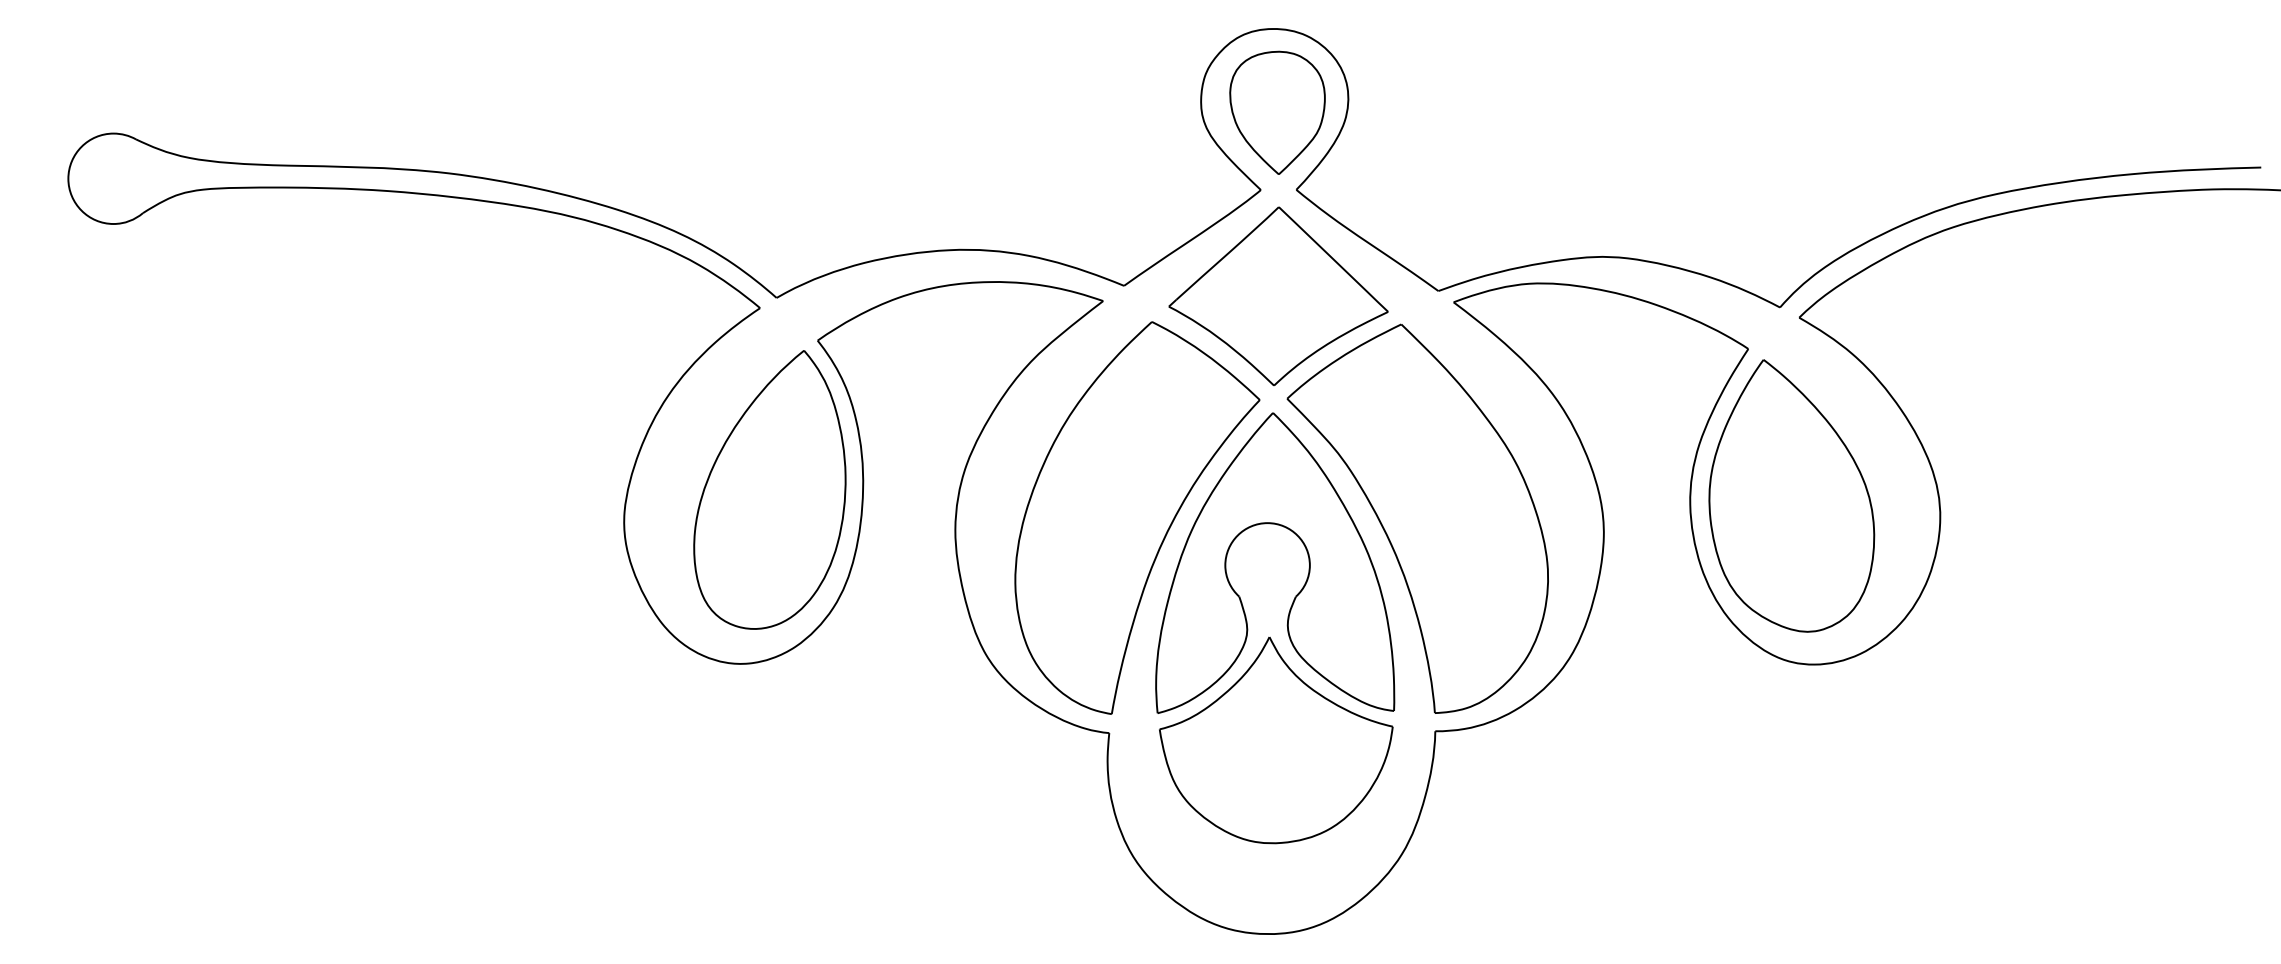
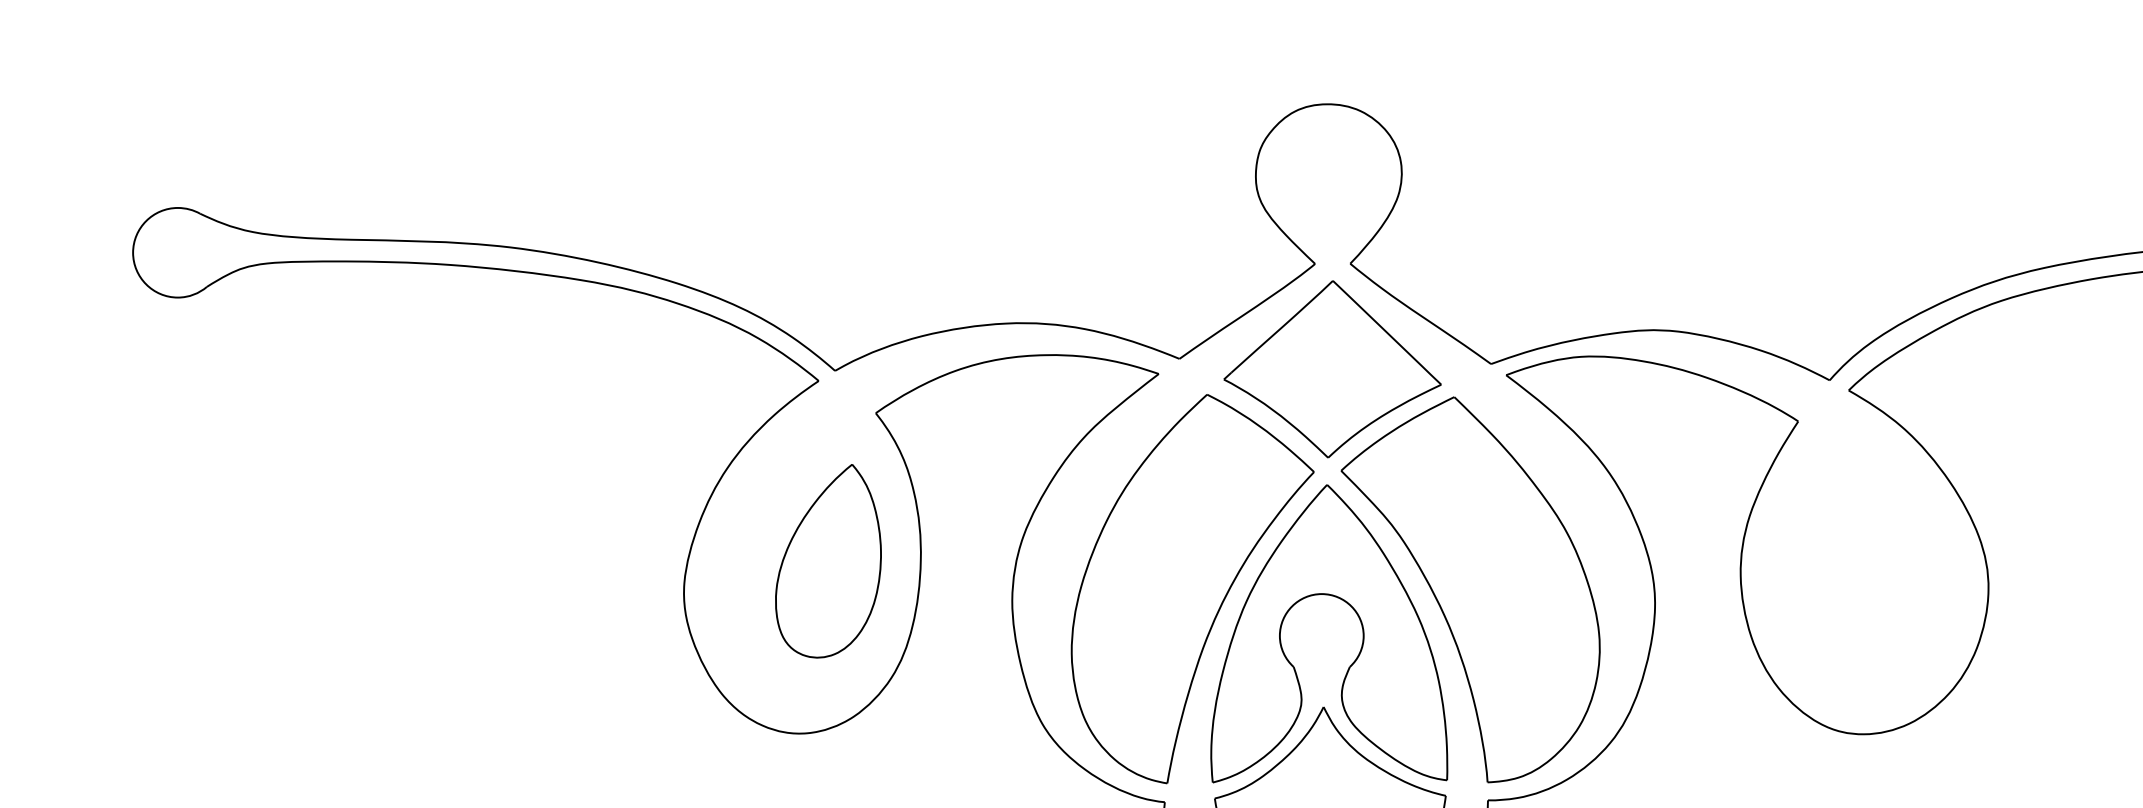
part: (1277, 112) -> (1331, 187), removed
part: (769, 489) -> (828, 560), size x0.7
part: (1791, 495) -> (1841, 566), removed

